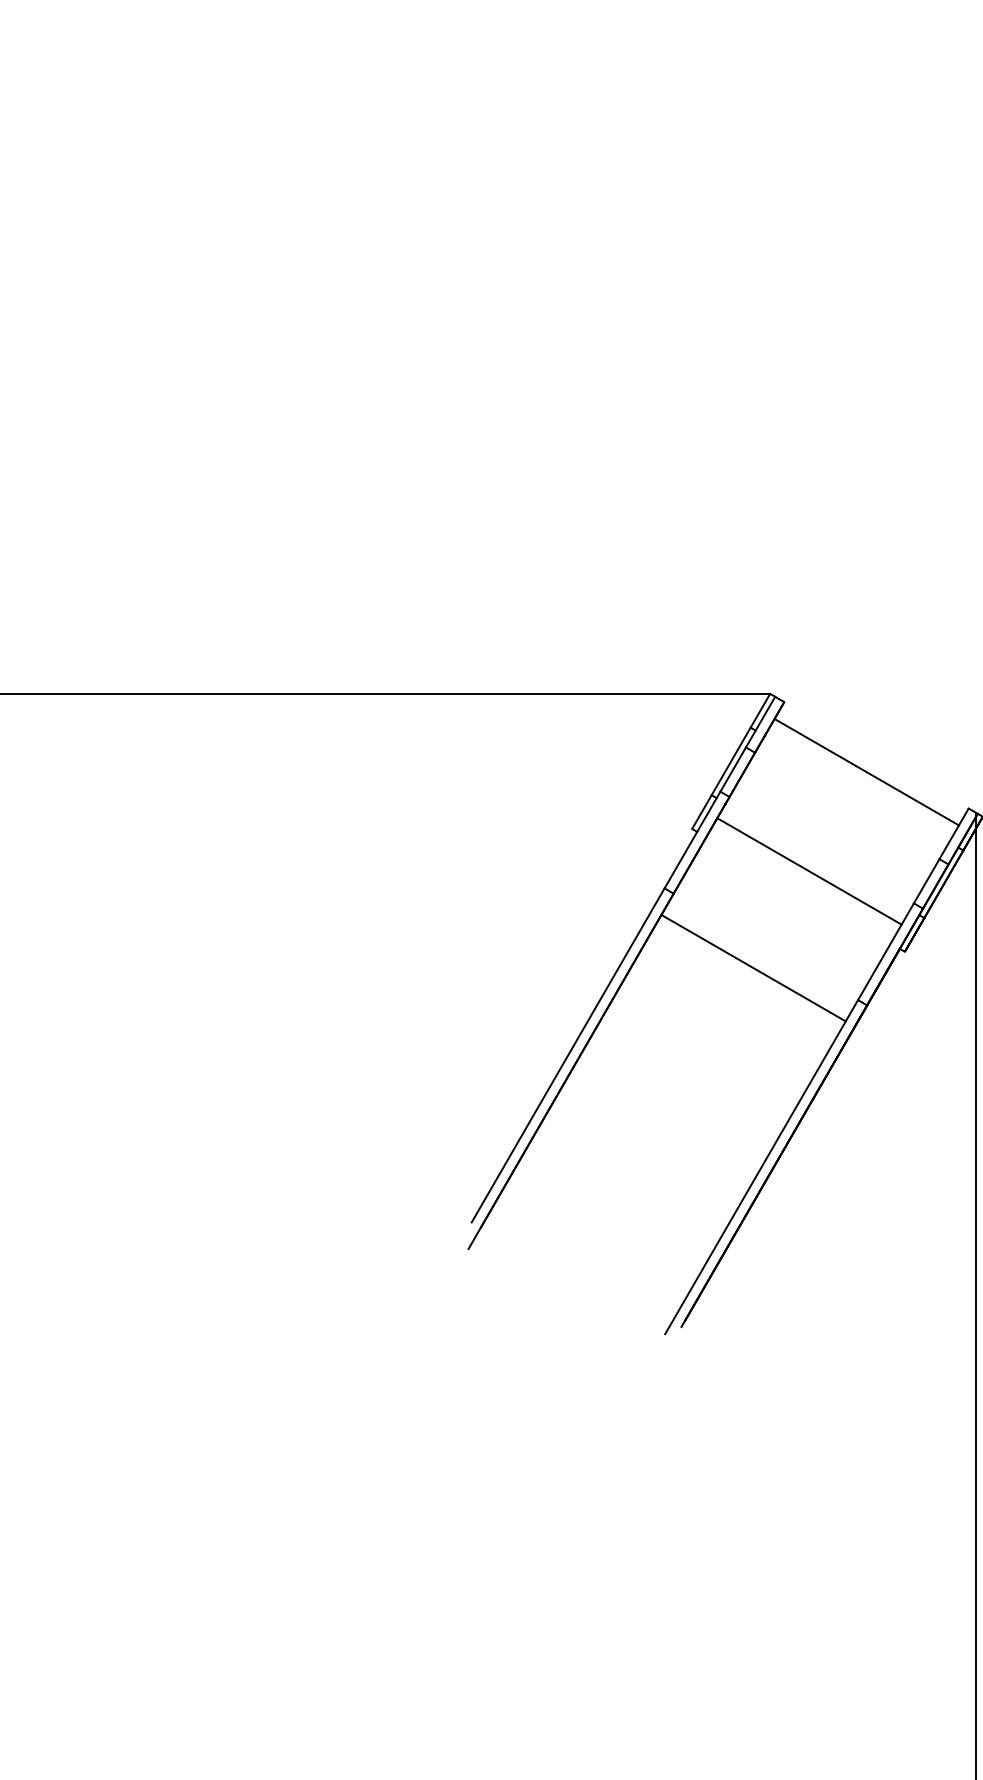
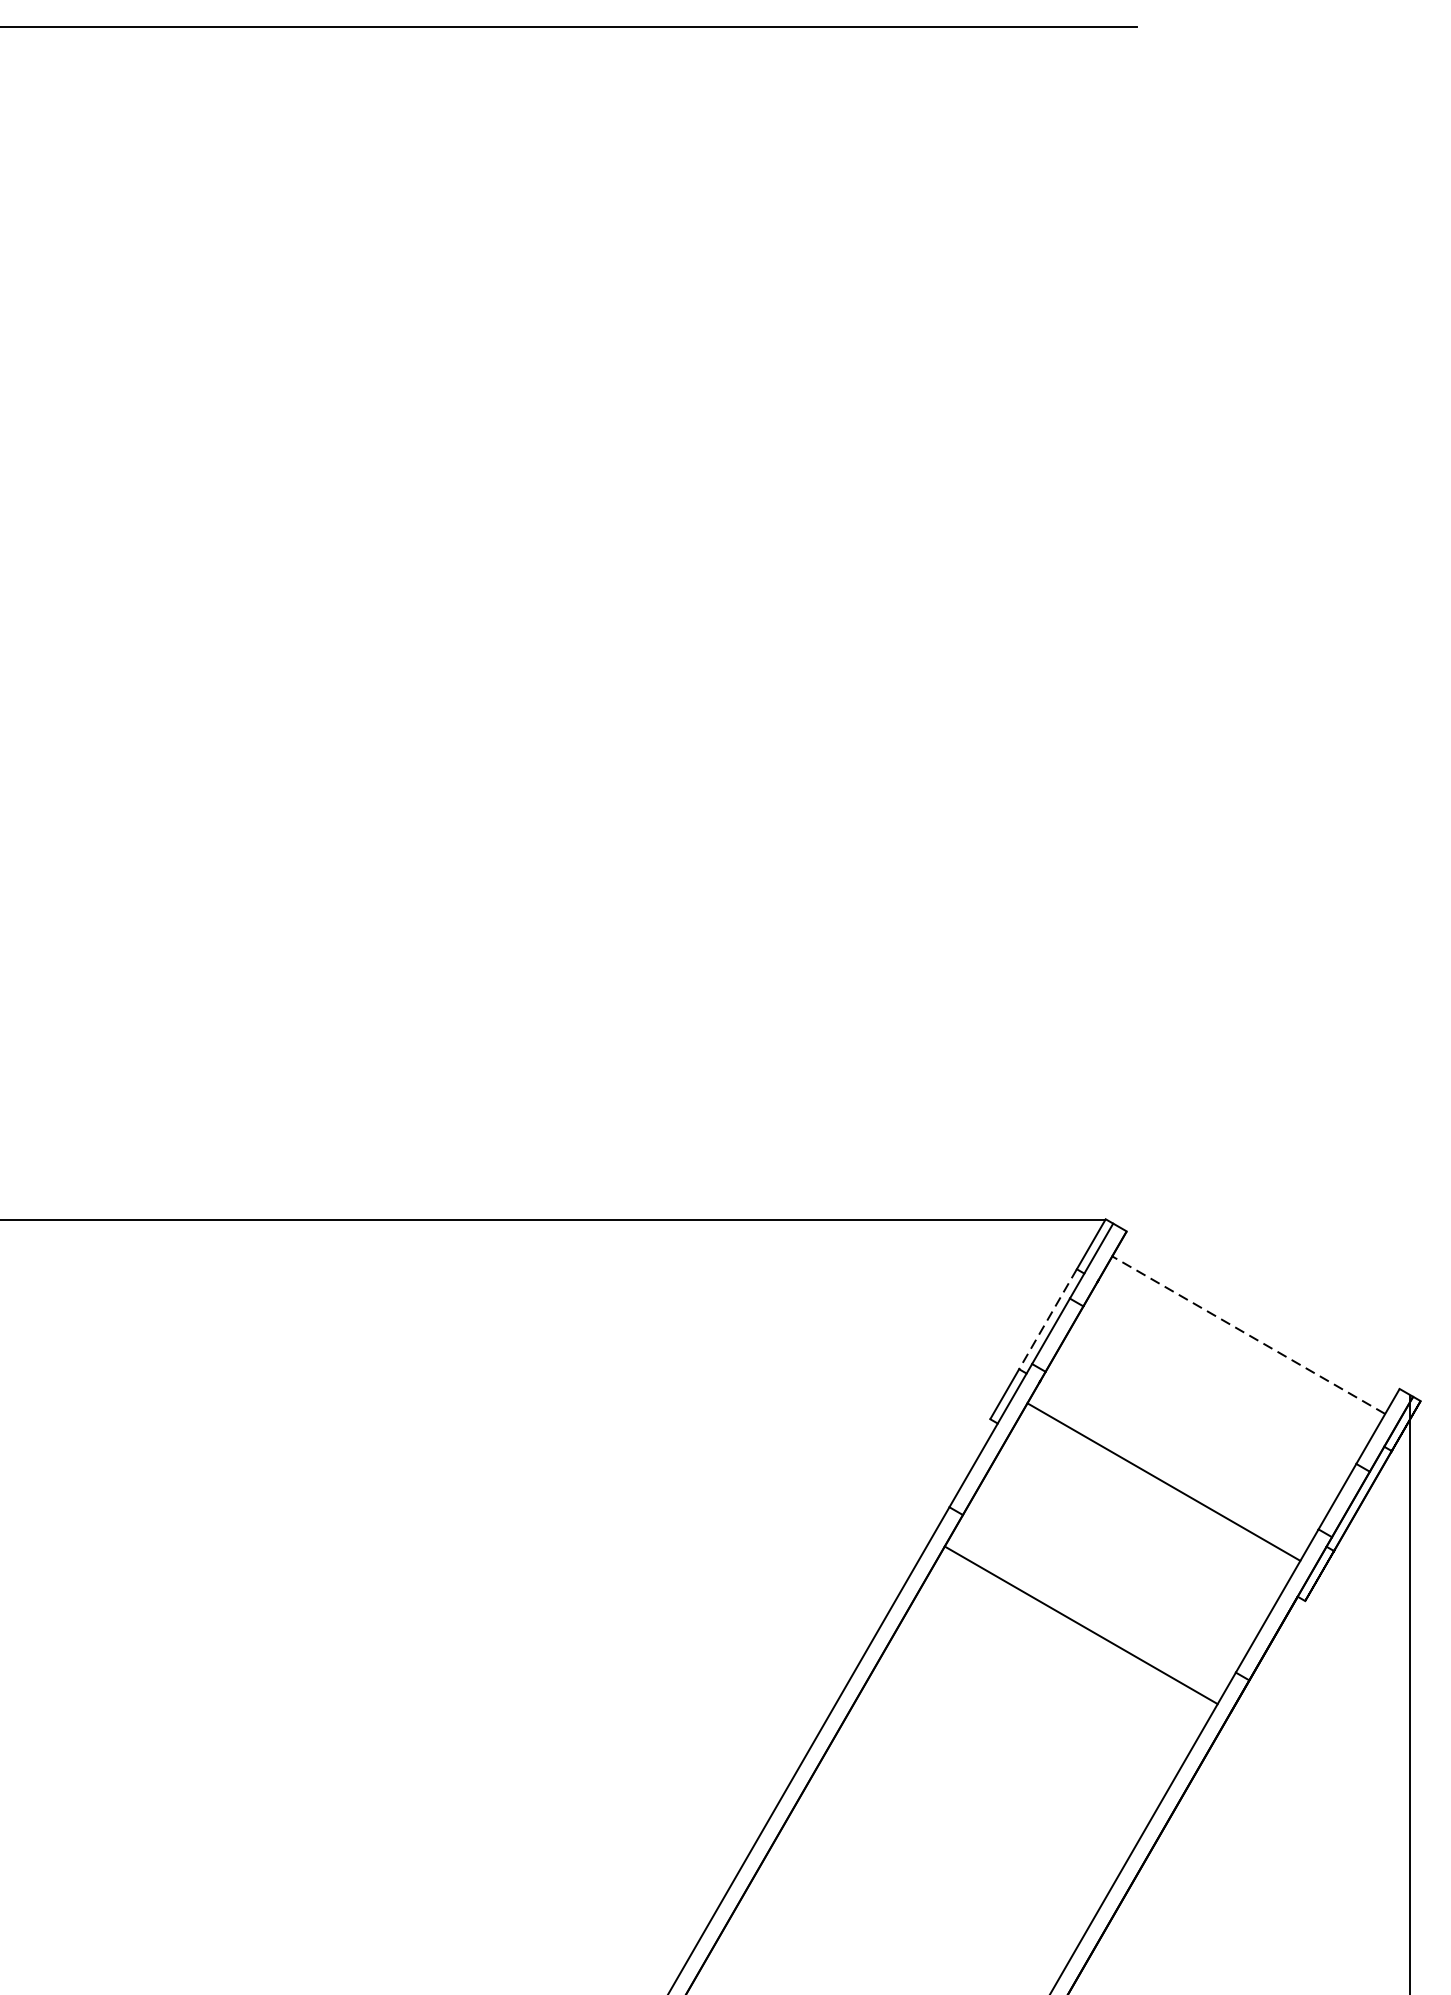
line: (731, 761) -> (1048, 1319), solid -> dashed
line: (866, 771) -> (1248, 1334), solid -> dashed

